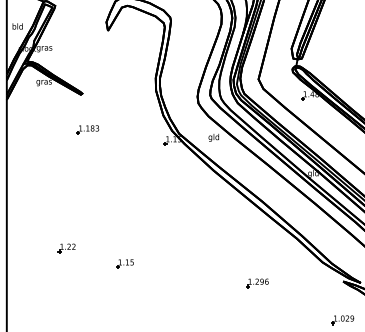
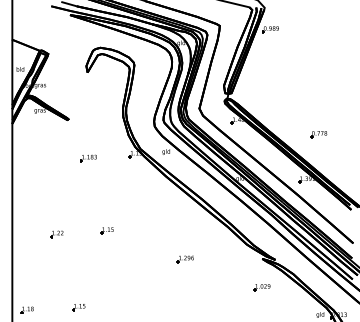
part: (87, 130) -> (88, 158), moved
part: (124, 263) -> (106, 230), moved
part: (255, 283) -> (184, 259), moved

